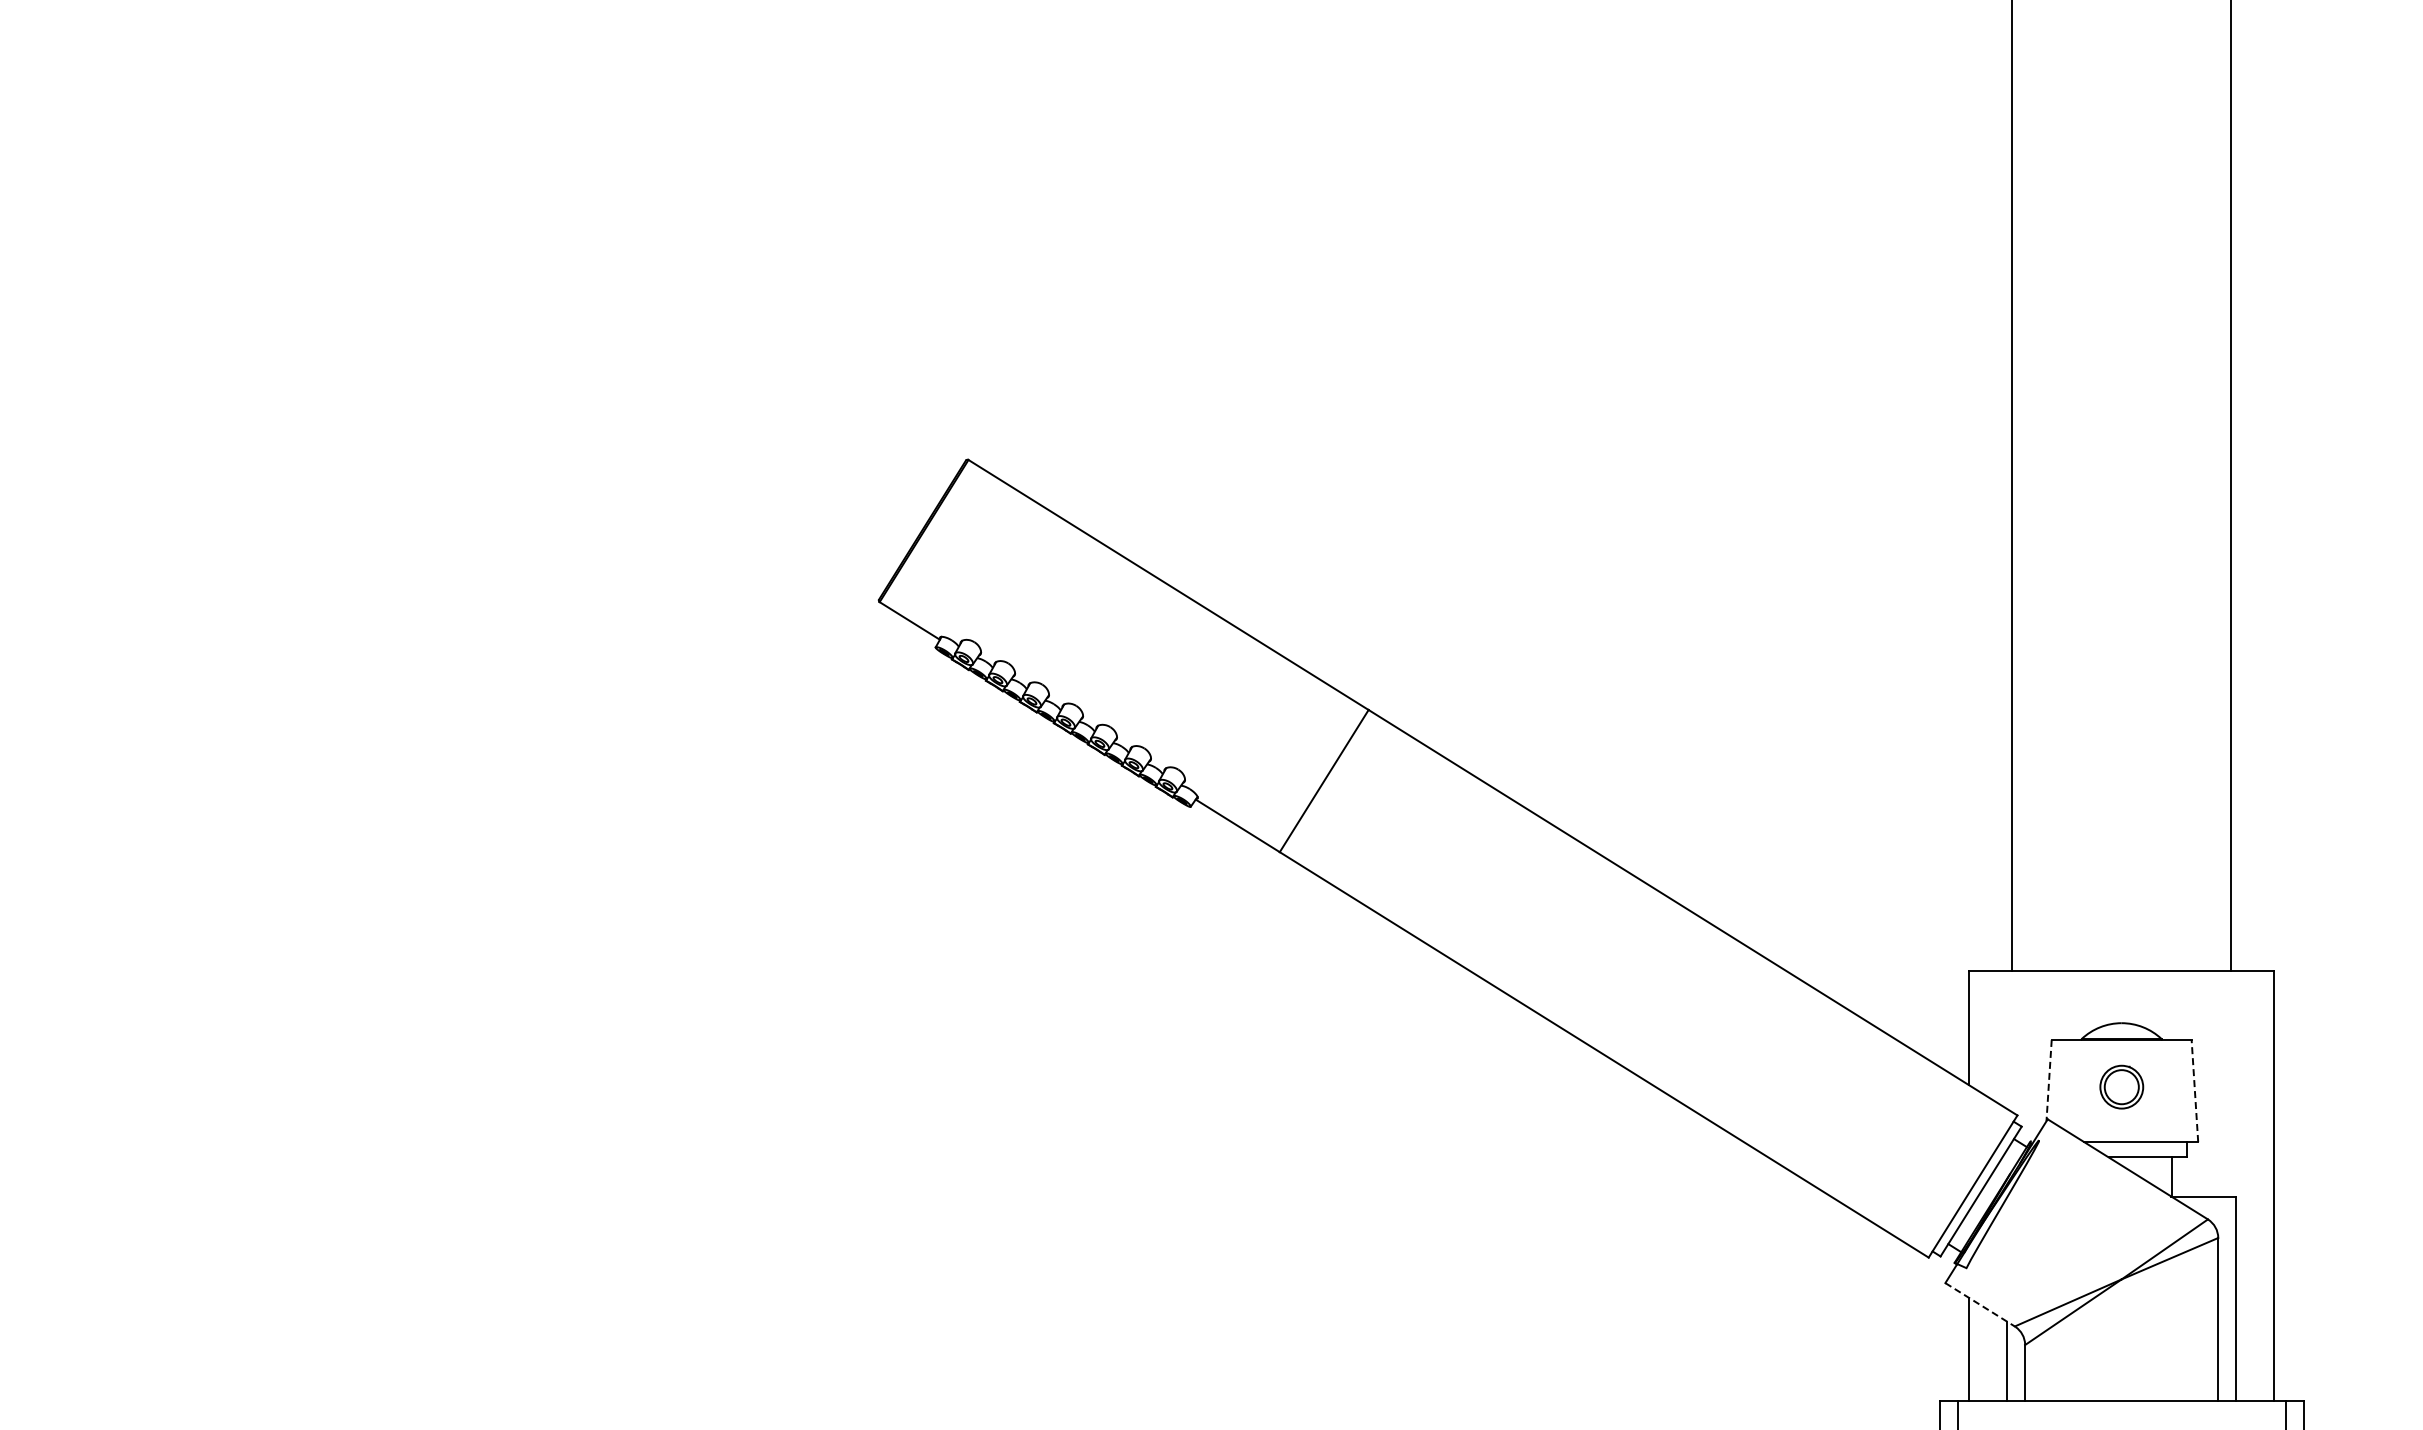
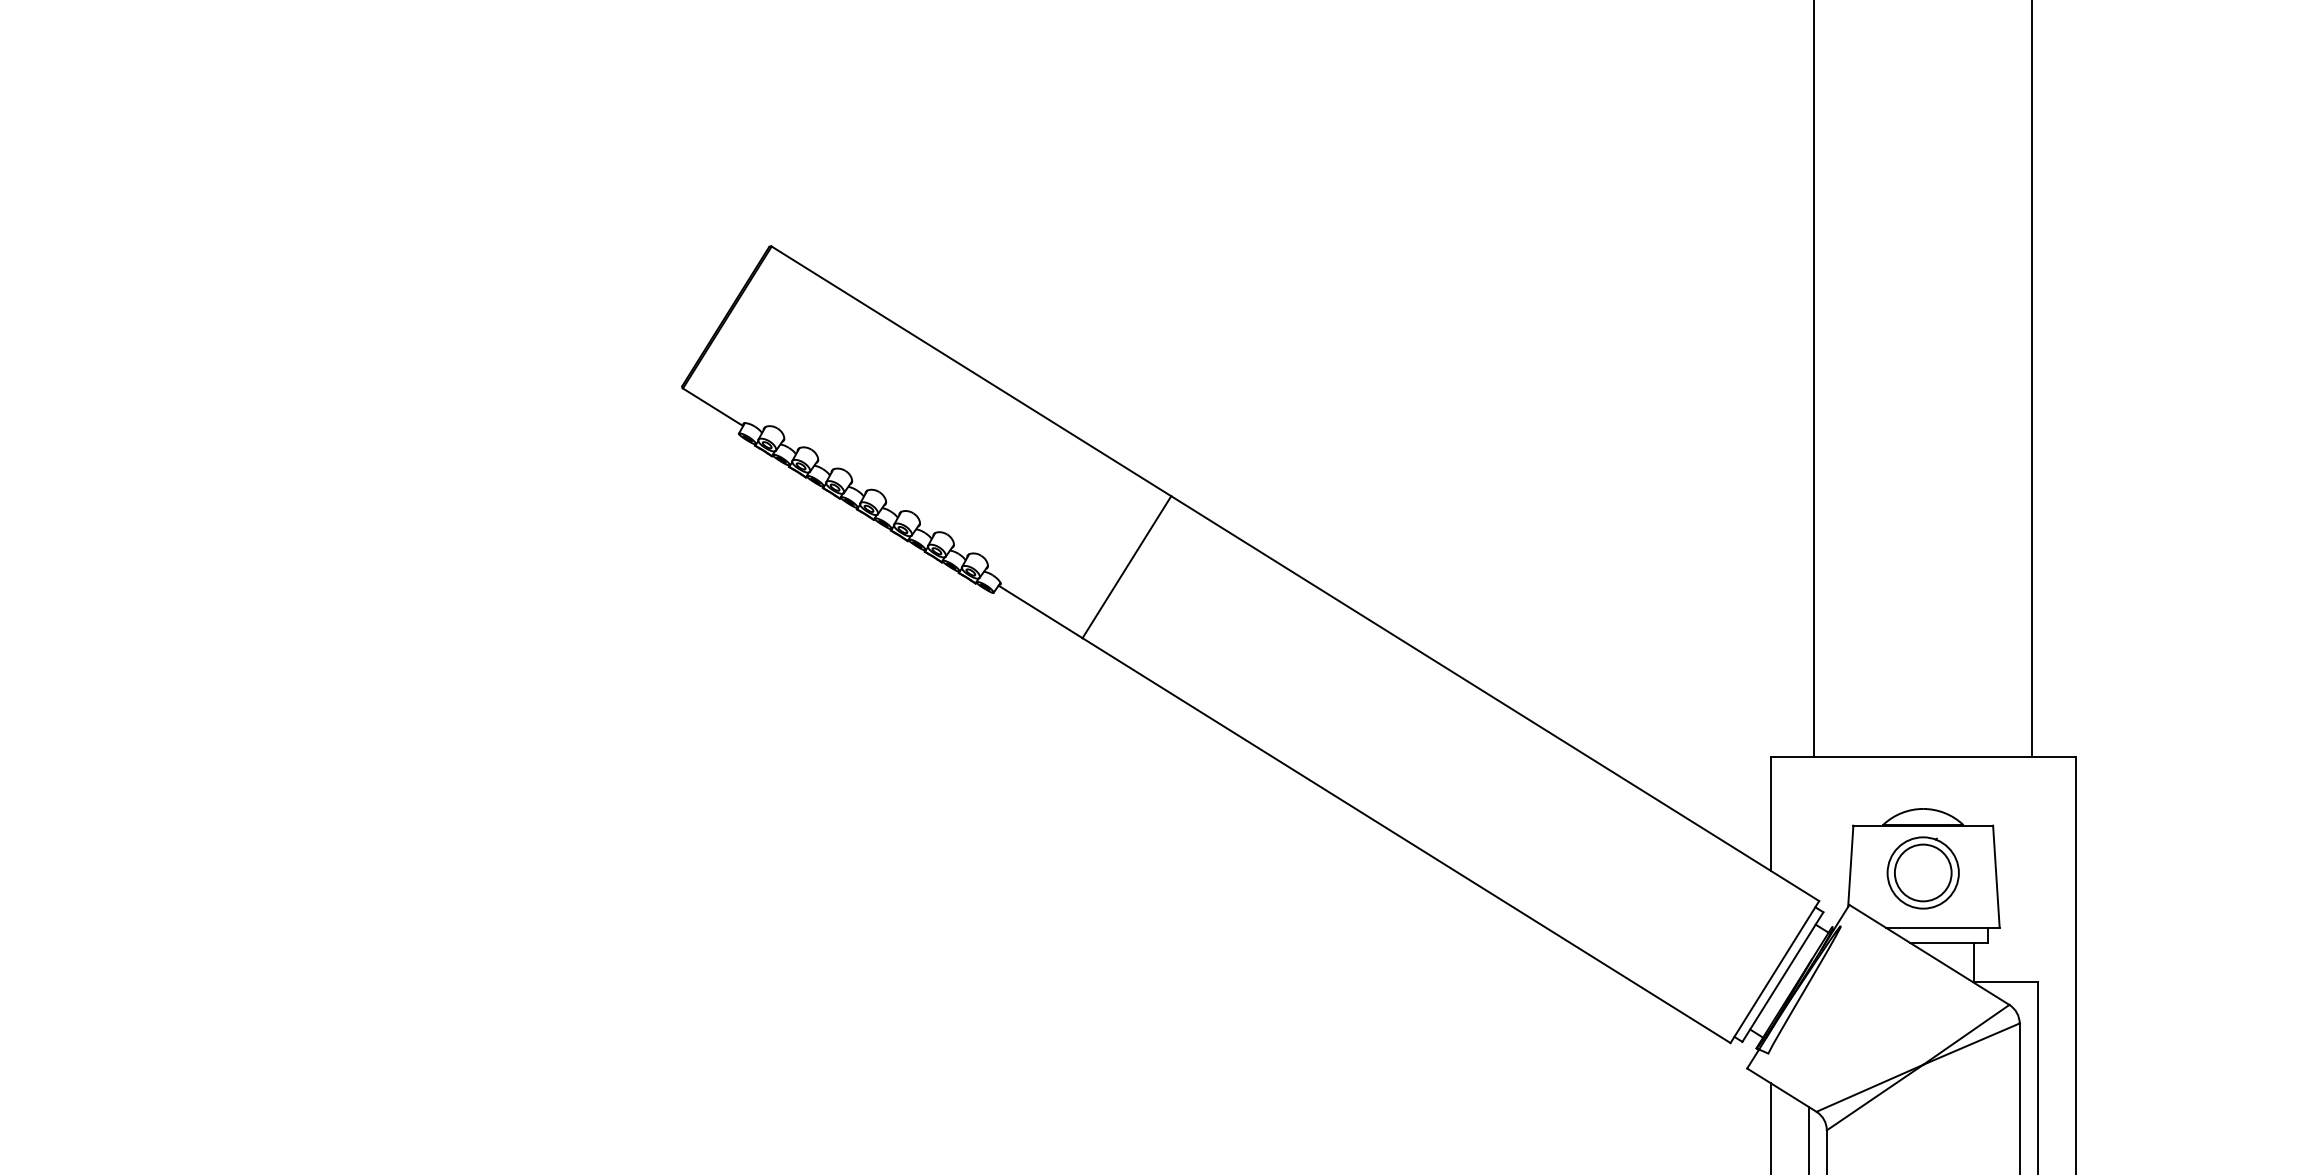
line: (2049, 1080) -> (1851, 866), dashed -> solid
part: (2121, 1086) -> (1923, 872), size x1.67
line: (2194, 1090) -> (1995, 876), dashed -> solid
line: (1980, 1304) -> (1782, 1089), dashed -> solid

